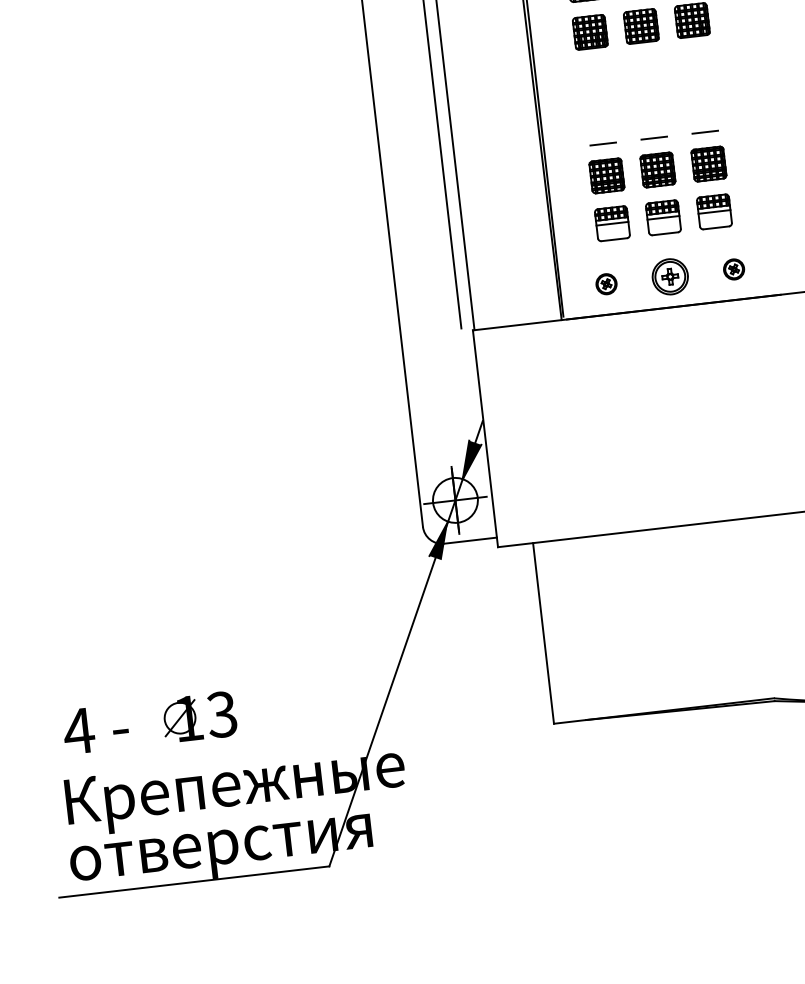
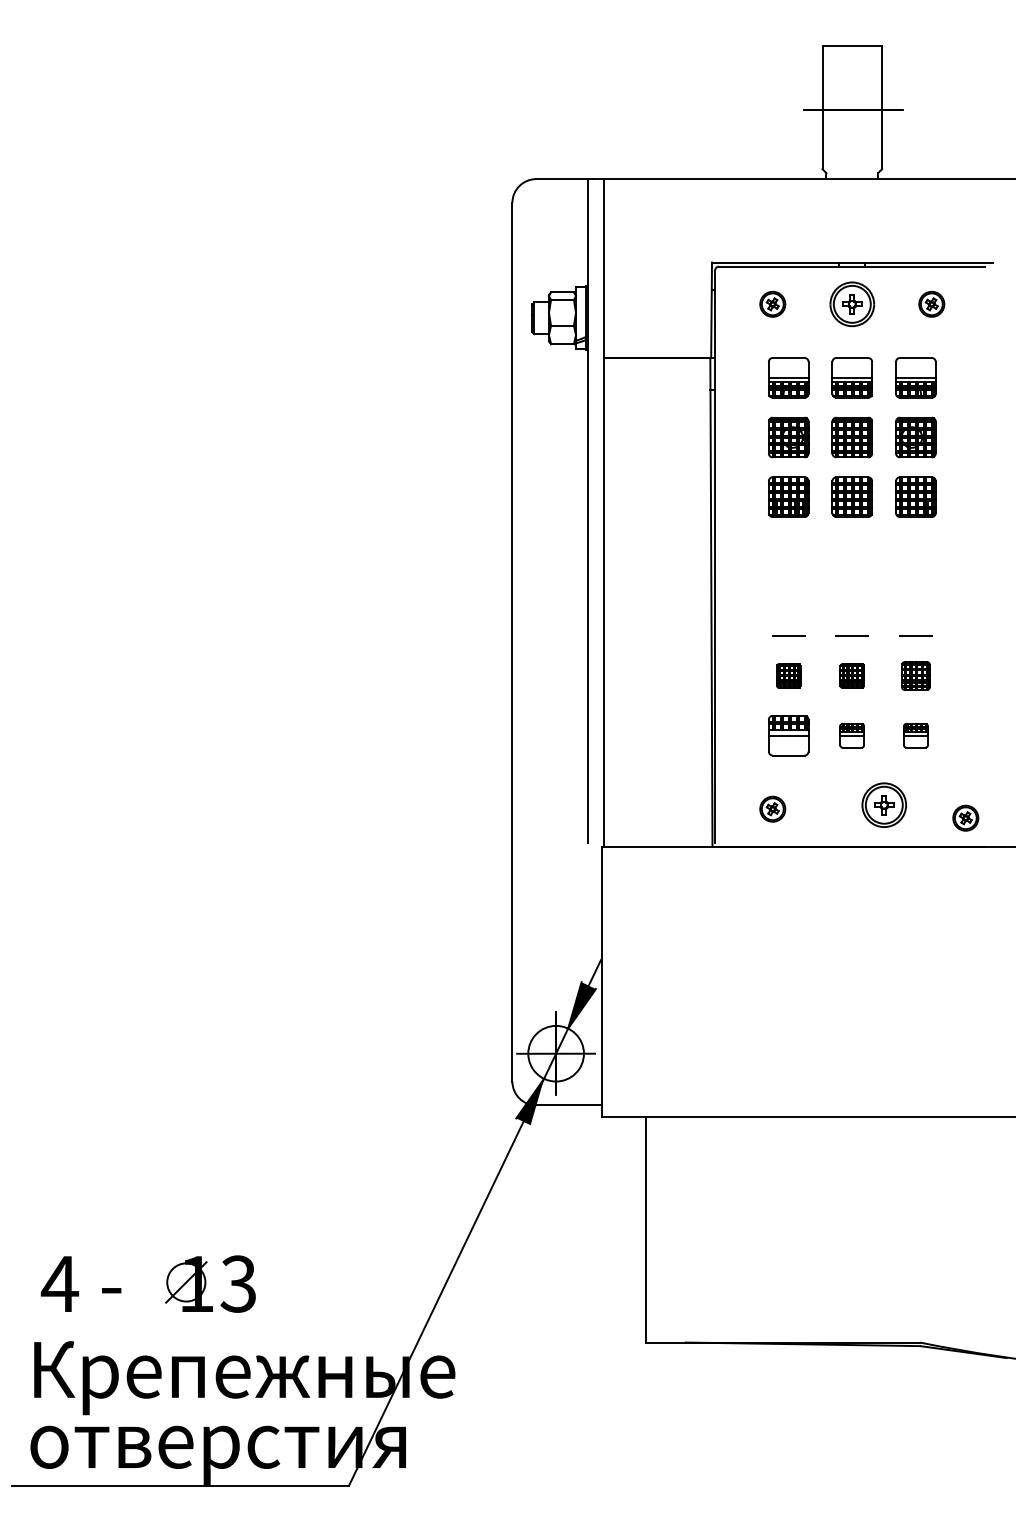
part: (708, 163) -> (915, 675), size x0.7
part: (657, 169) -> (851, 675), size x0.6
part: (606, 175) -> (788, 675), size x0.6
part: (714, 211) -> (915, 735), size x0.6
part: (662, 217) -> (851, 735), size x0.6
part: (733, 268) -> (965, 817), moved
part: (670, 276) -> (884, 804), moved

